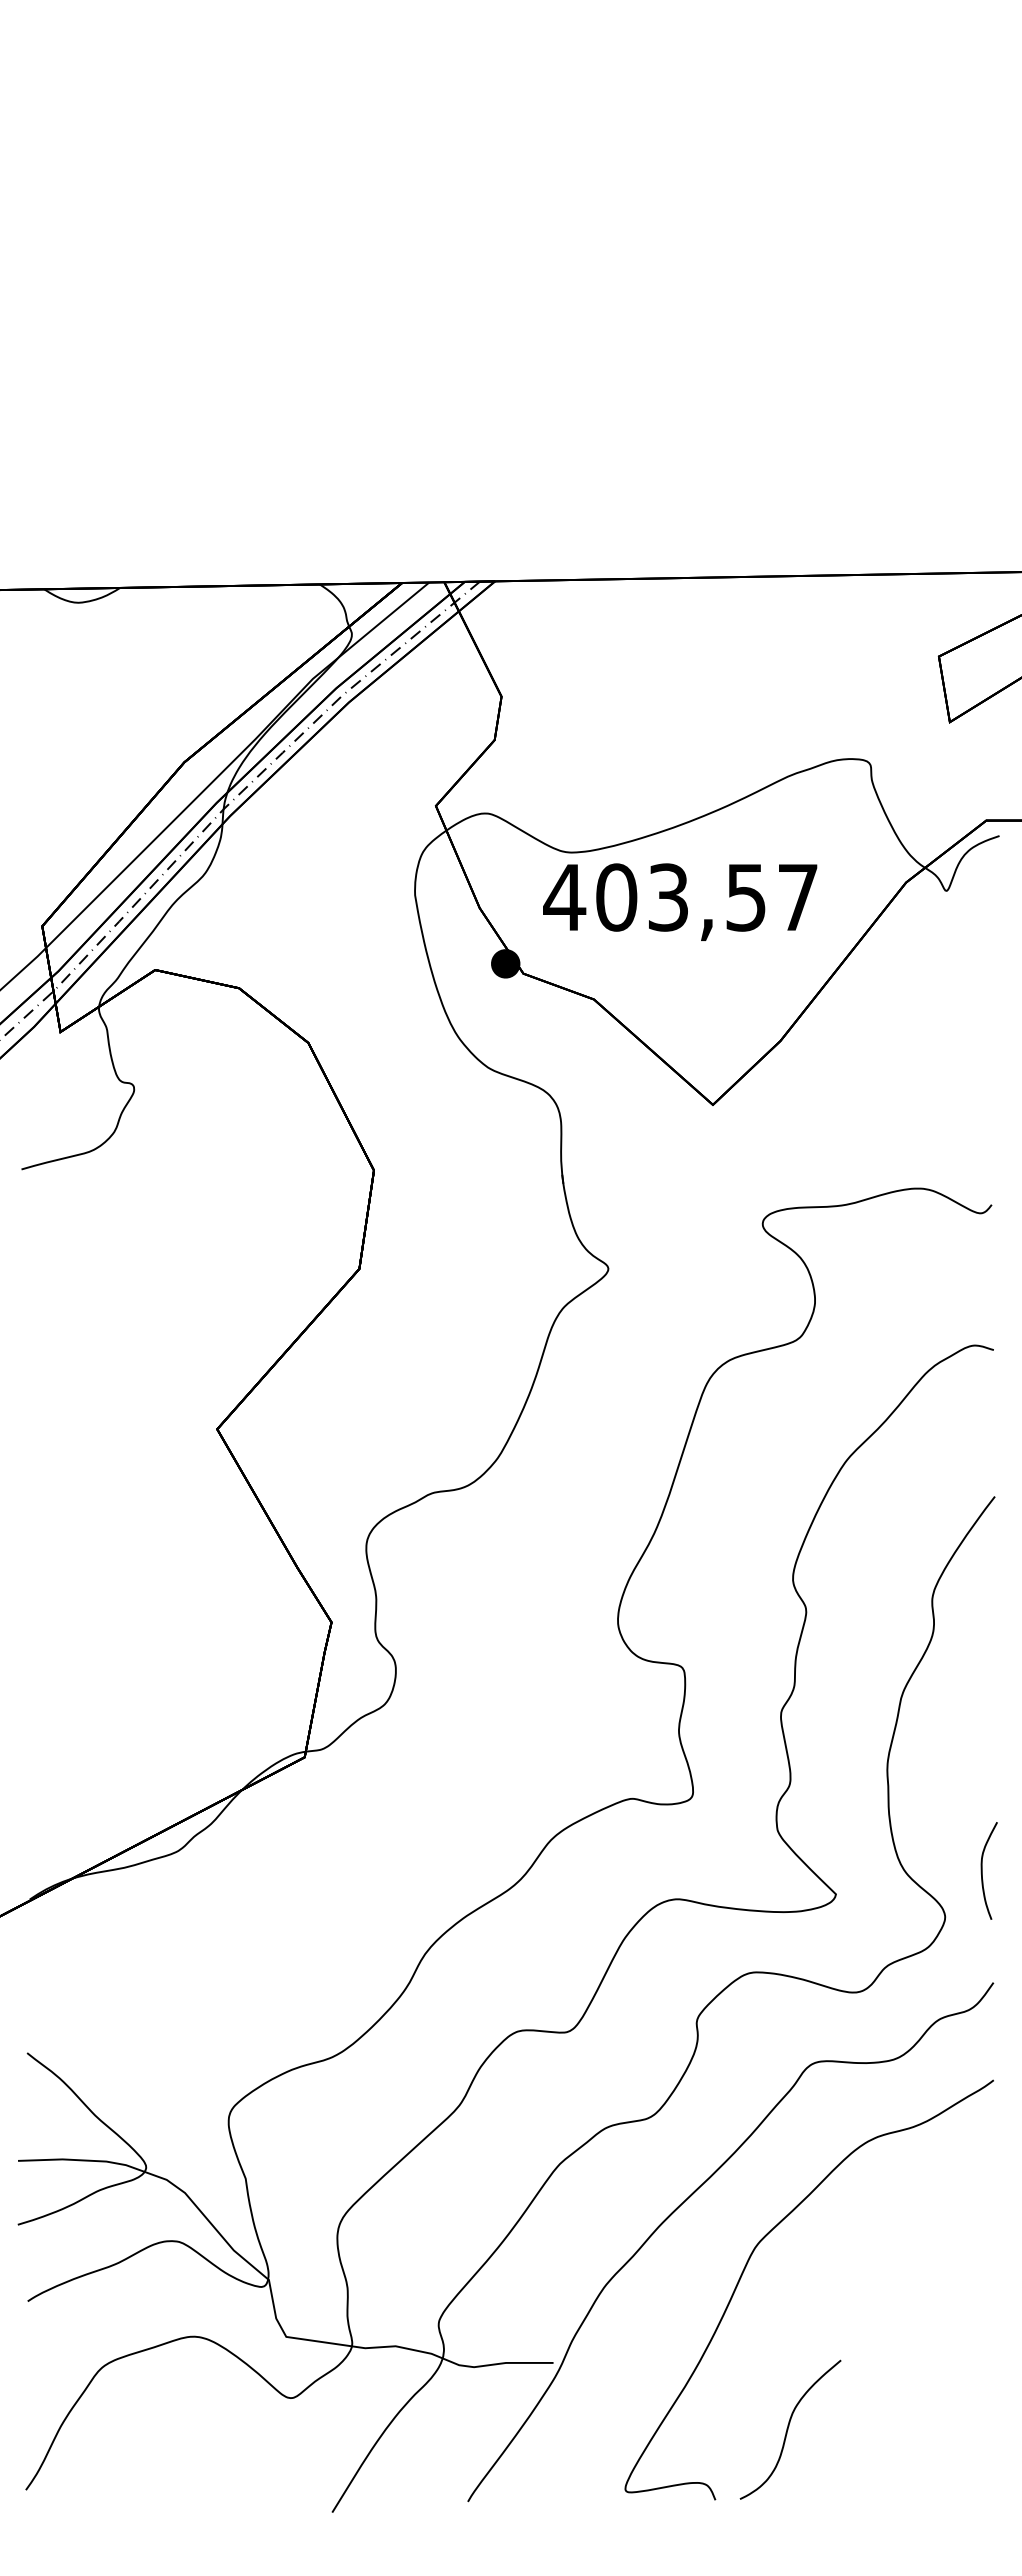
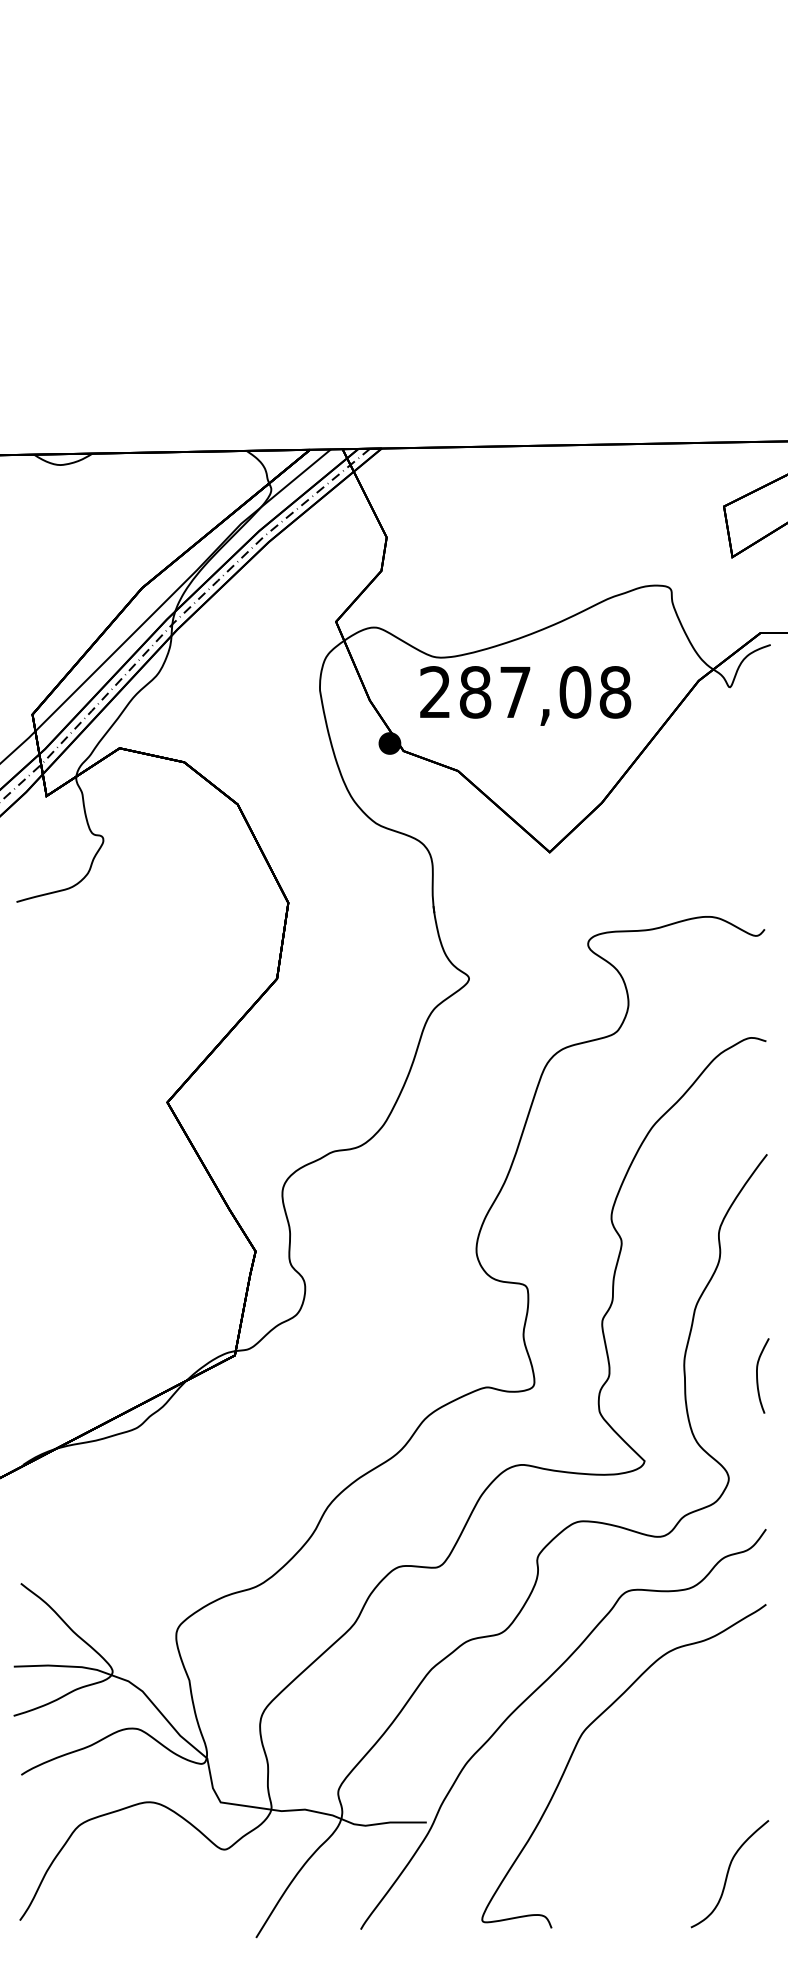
text: (680, 897) -> (524, 692), 403,57 -> 287,08
curve: (982, 1870) -> (757, 1375), moved
curve: (788, 2429) -> (728, 1873), moved

